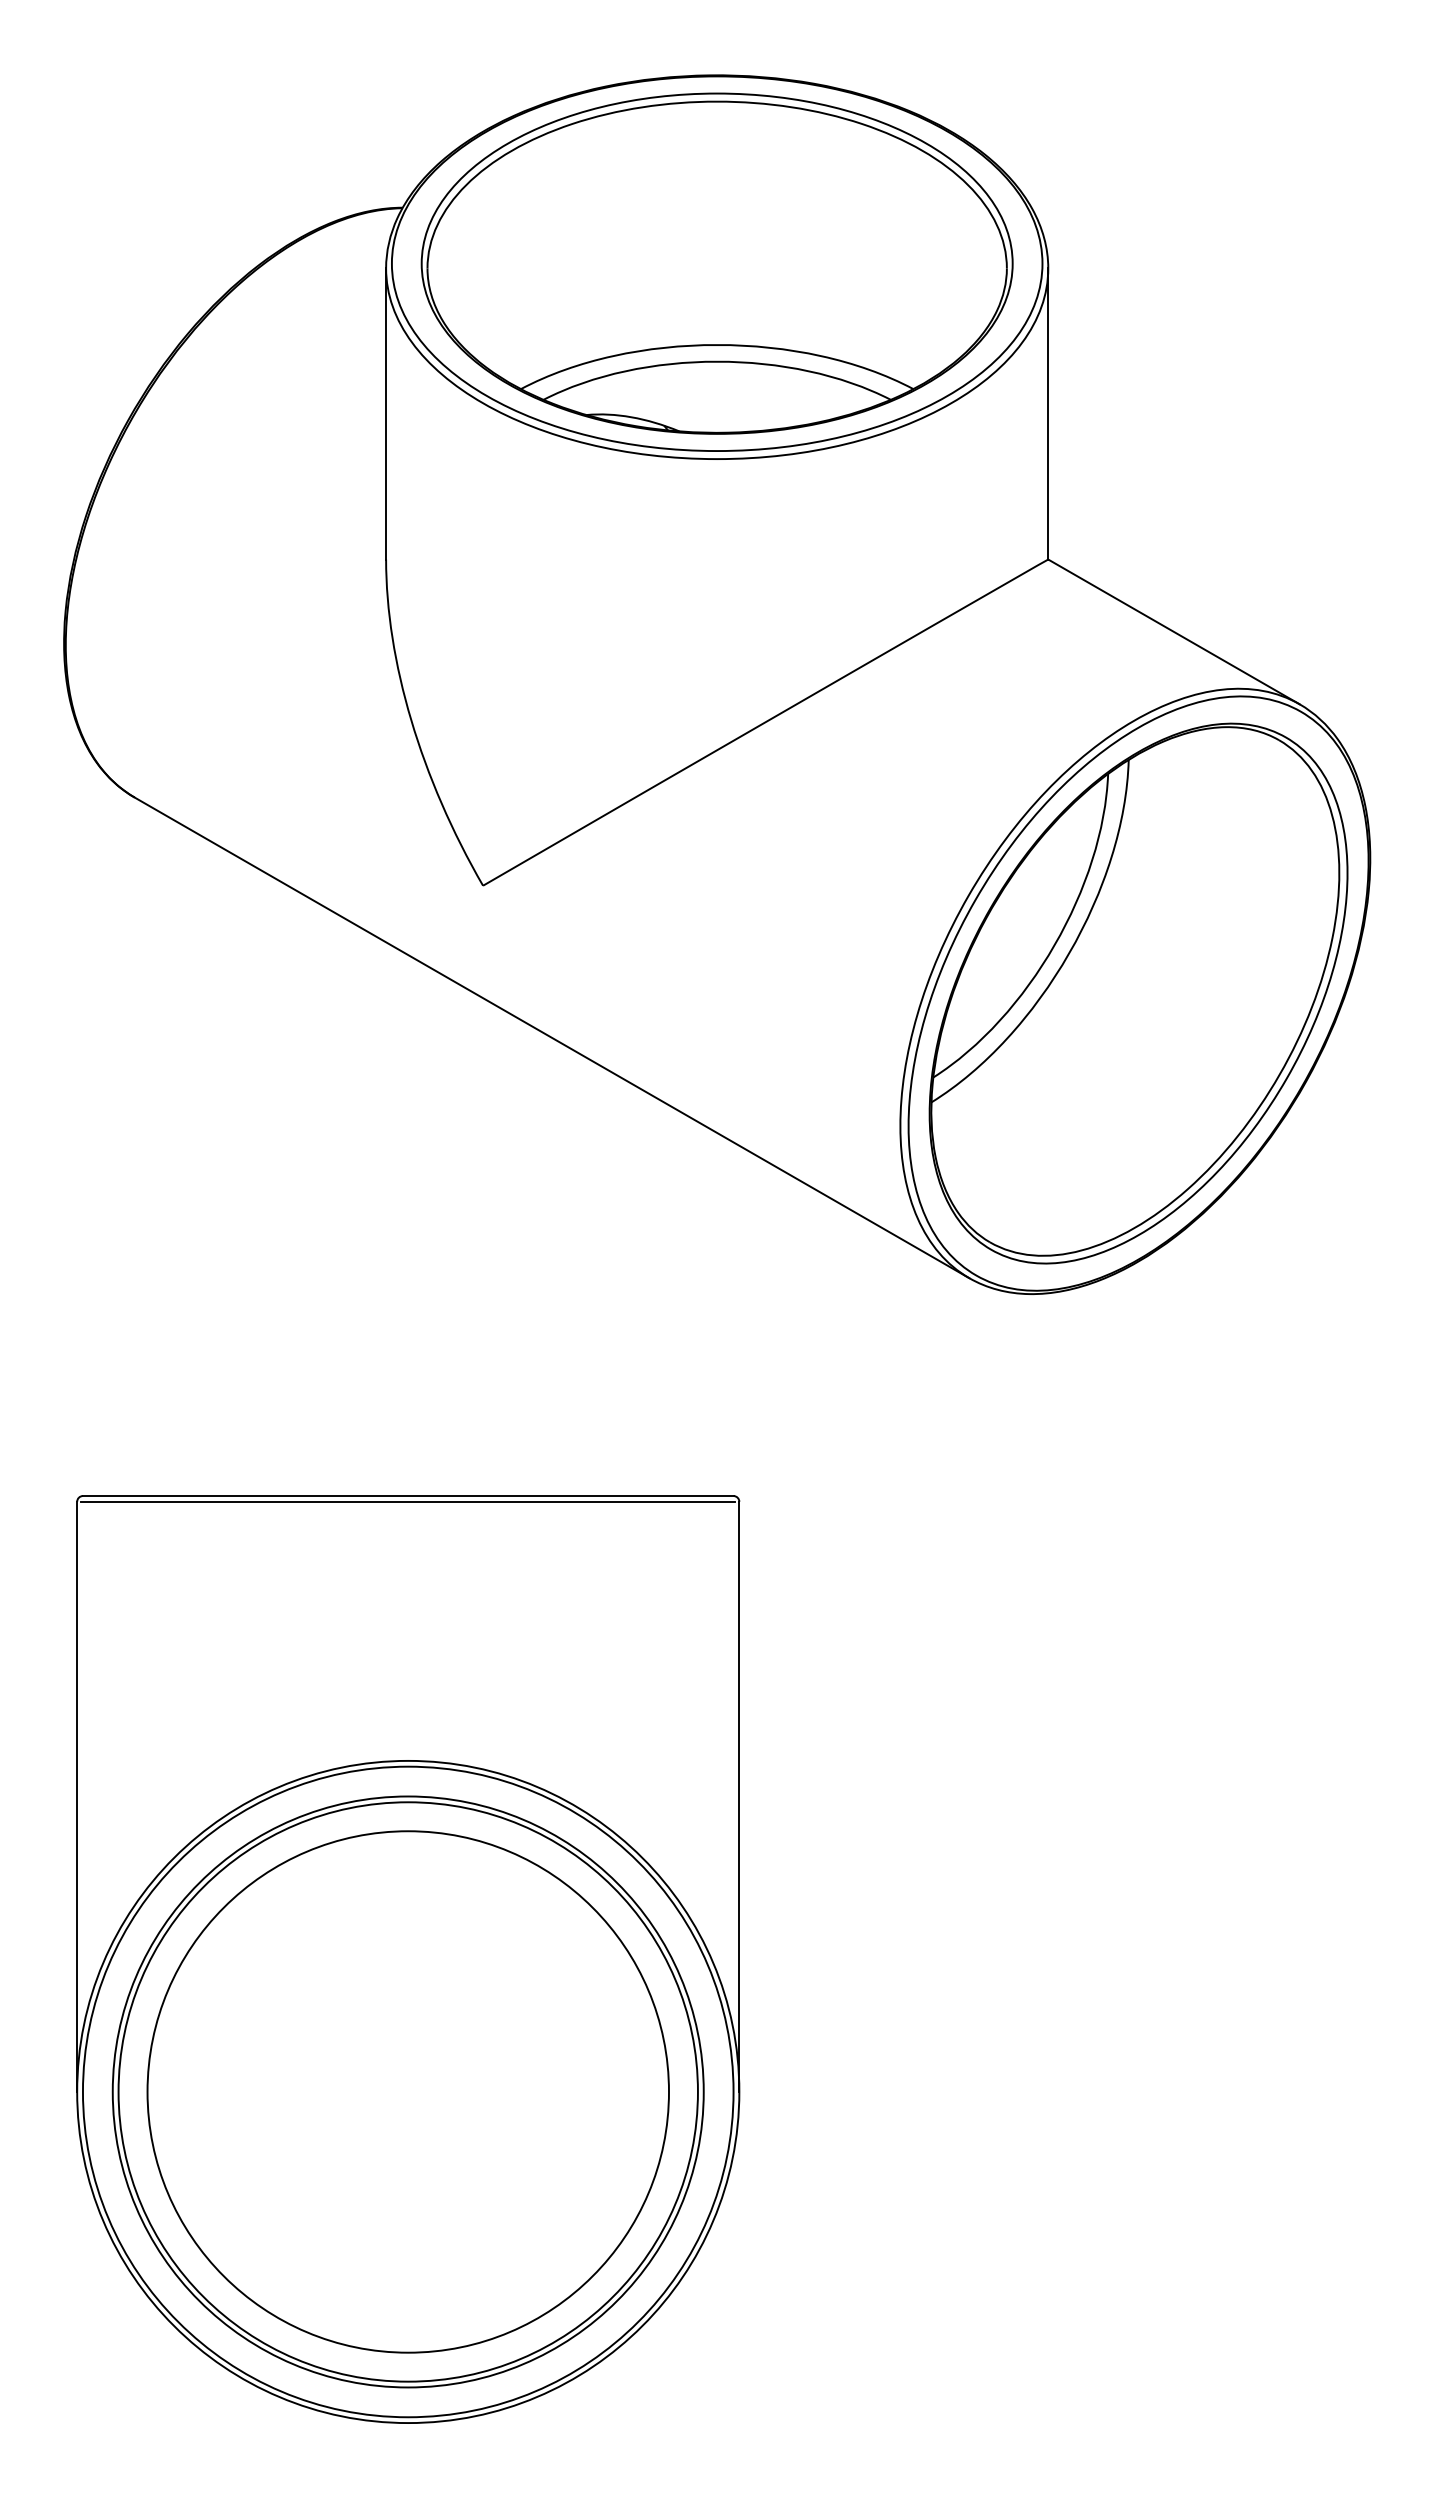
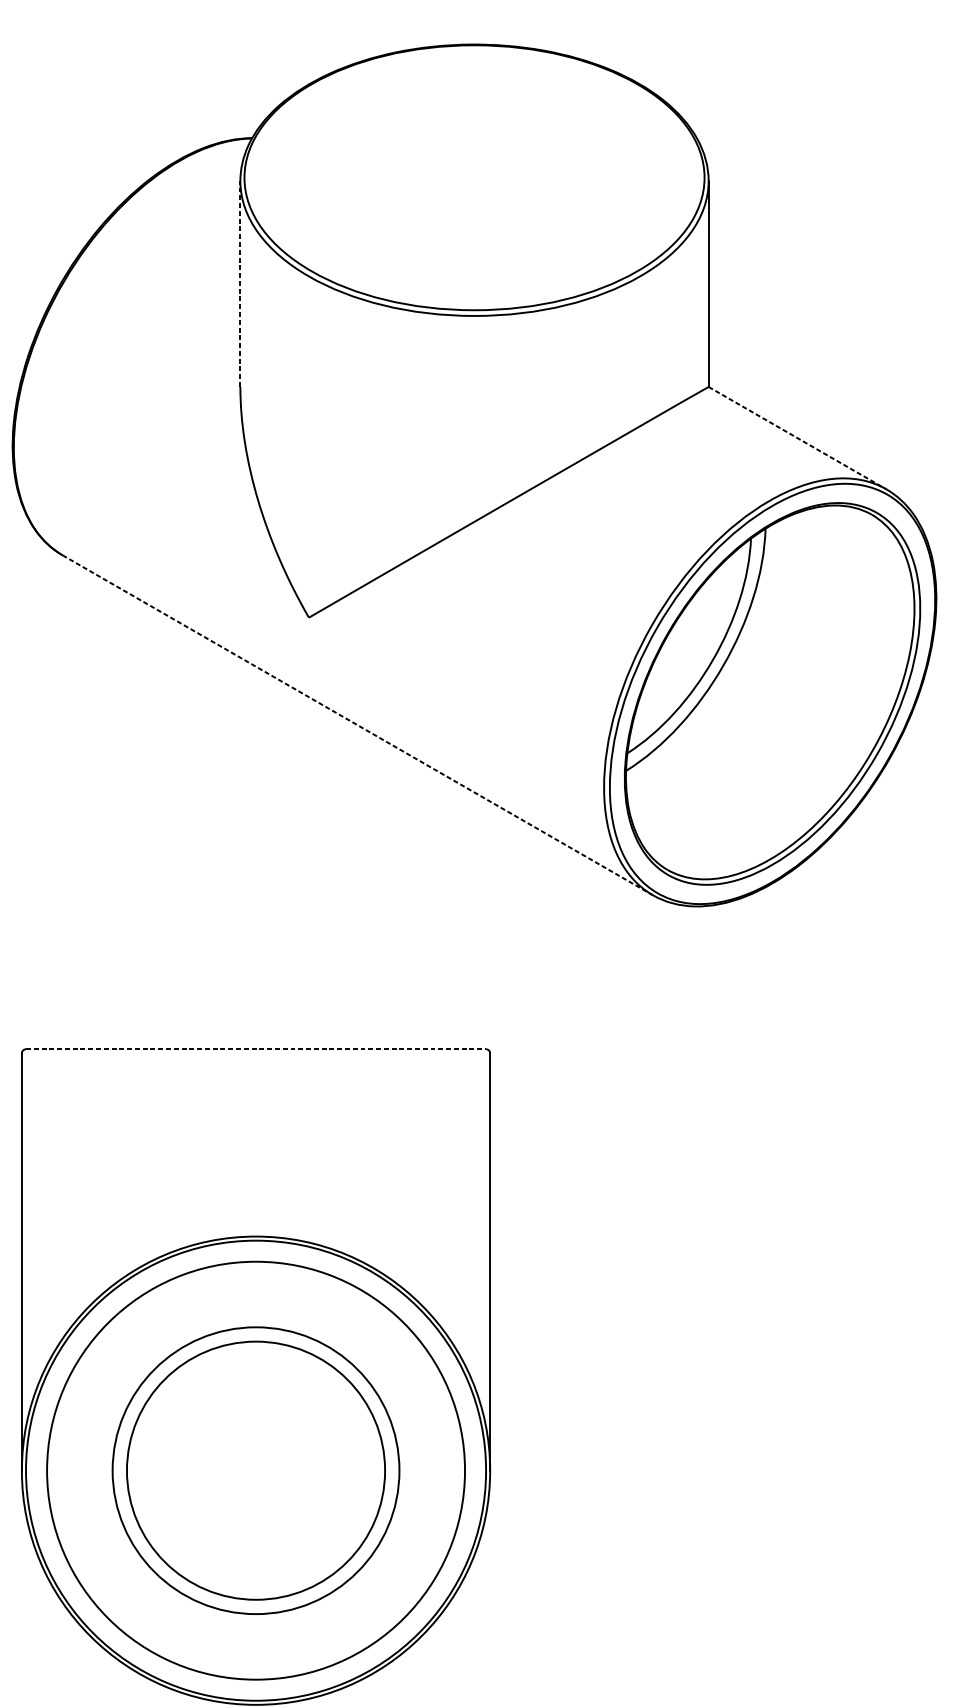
part: (716, 263) -> (474, 177), removed
line: (386, 414) -> (240, 284), solid -> dashed
line: (1174, 632) -> (797, 438), solid -> dashed
line: (551, 1037) -> (357, 724), solid -> dashed
line: (408, 1496) -> (256, 1049), solid -> dashed
line: (408, 1501) -> (256, 1053), removed
circle: (407, 2091) -> (255, 1470), size x0.7
circle: (407, 2091) -> (255, 1470), size x0.7

